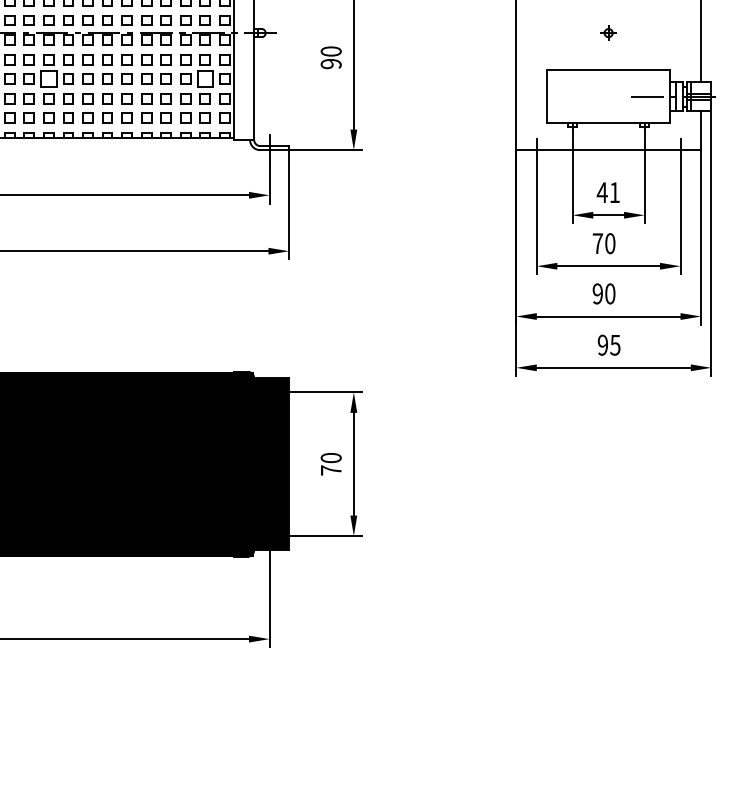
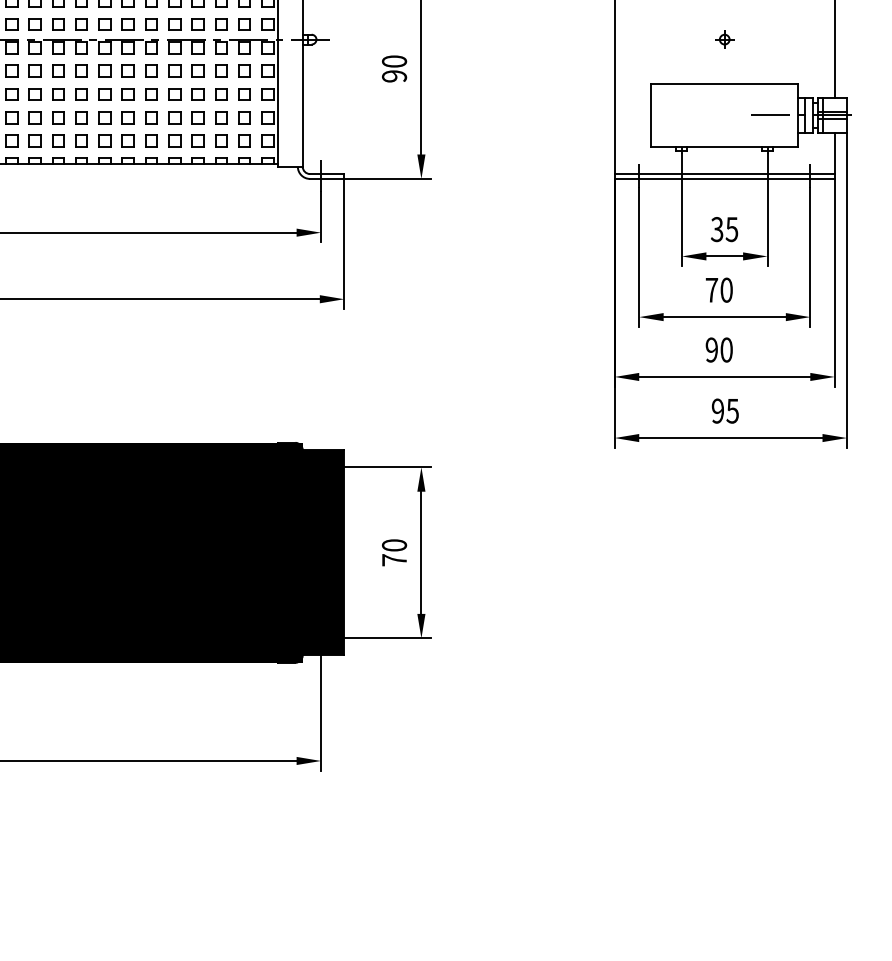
part: (48, 79) -> (58, 94), size x0.62
part: (205, 79) -> (244, 94), size x0.62
line: (608, 146) -> (724, 174), added
text: (608, 192) -> (724, 229), 41 -> 35

